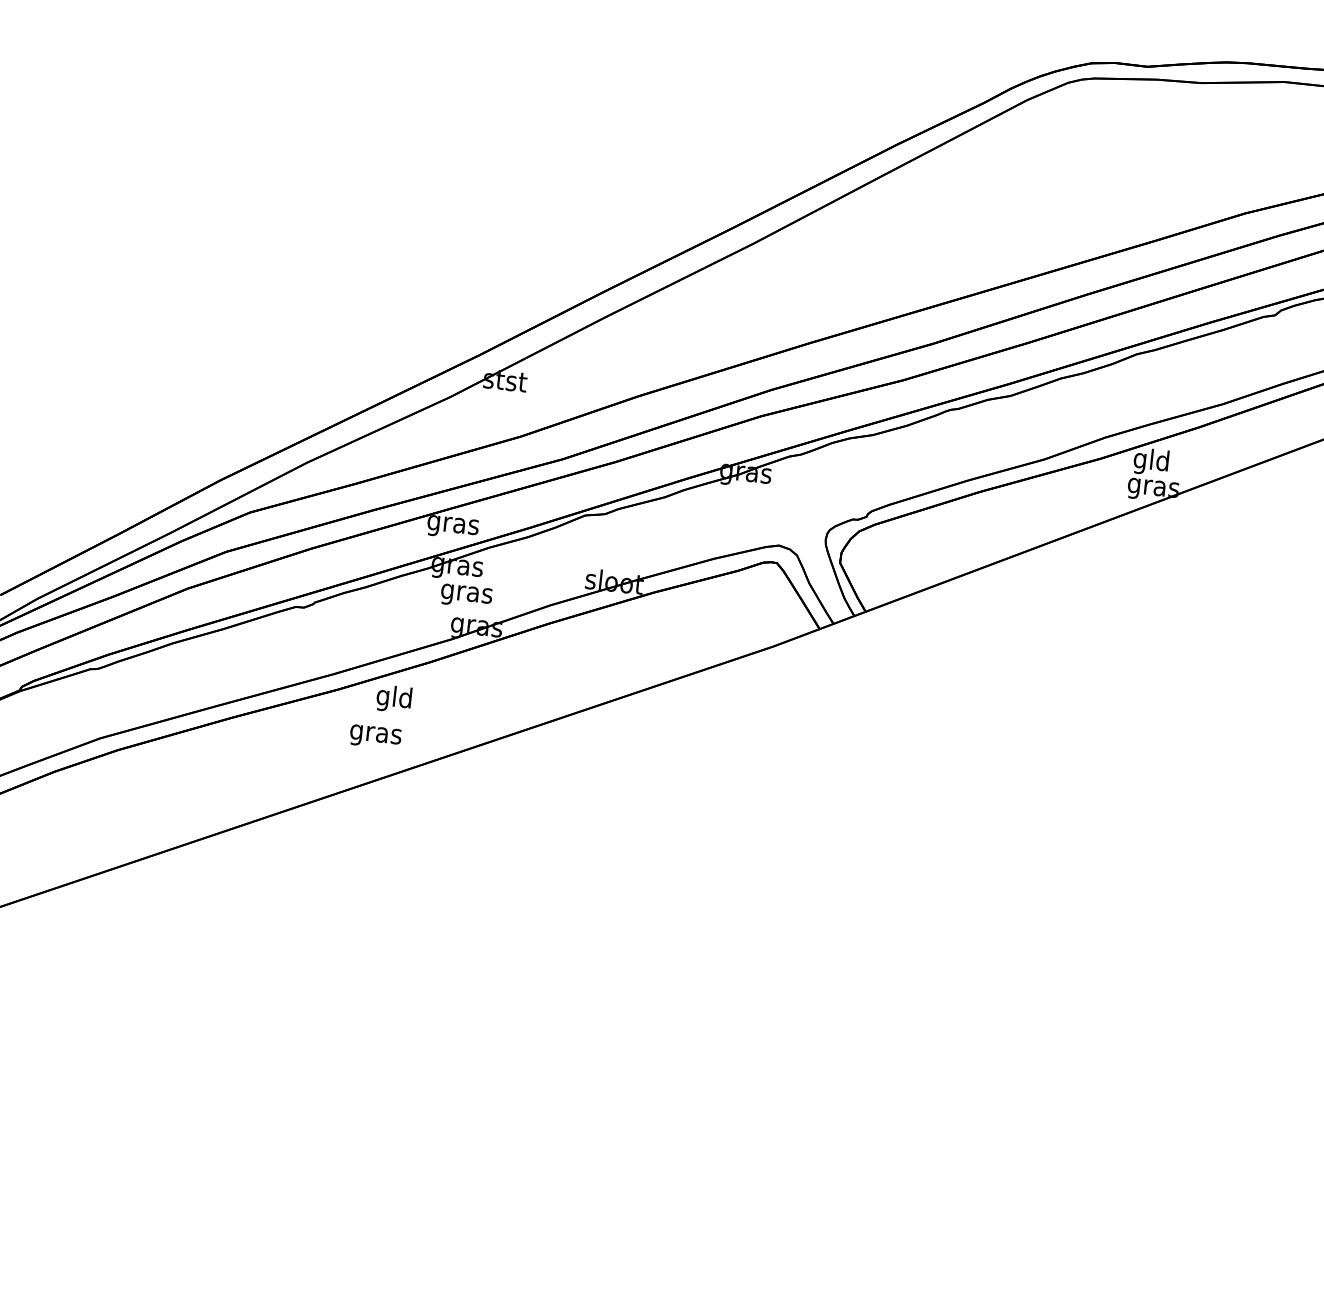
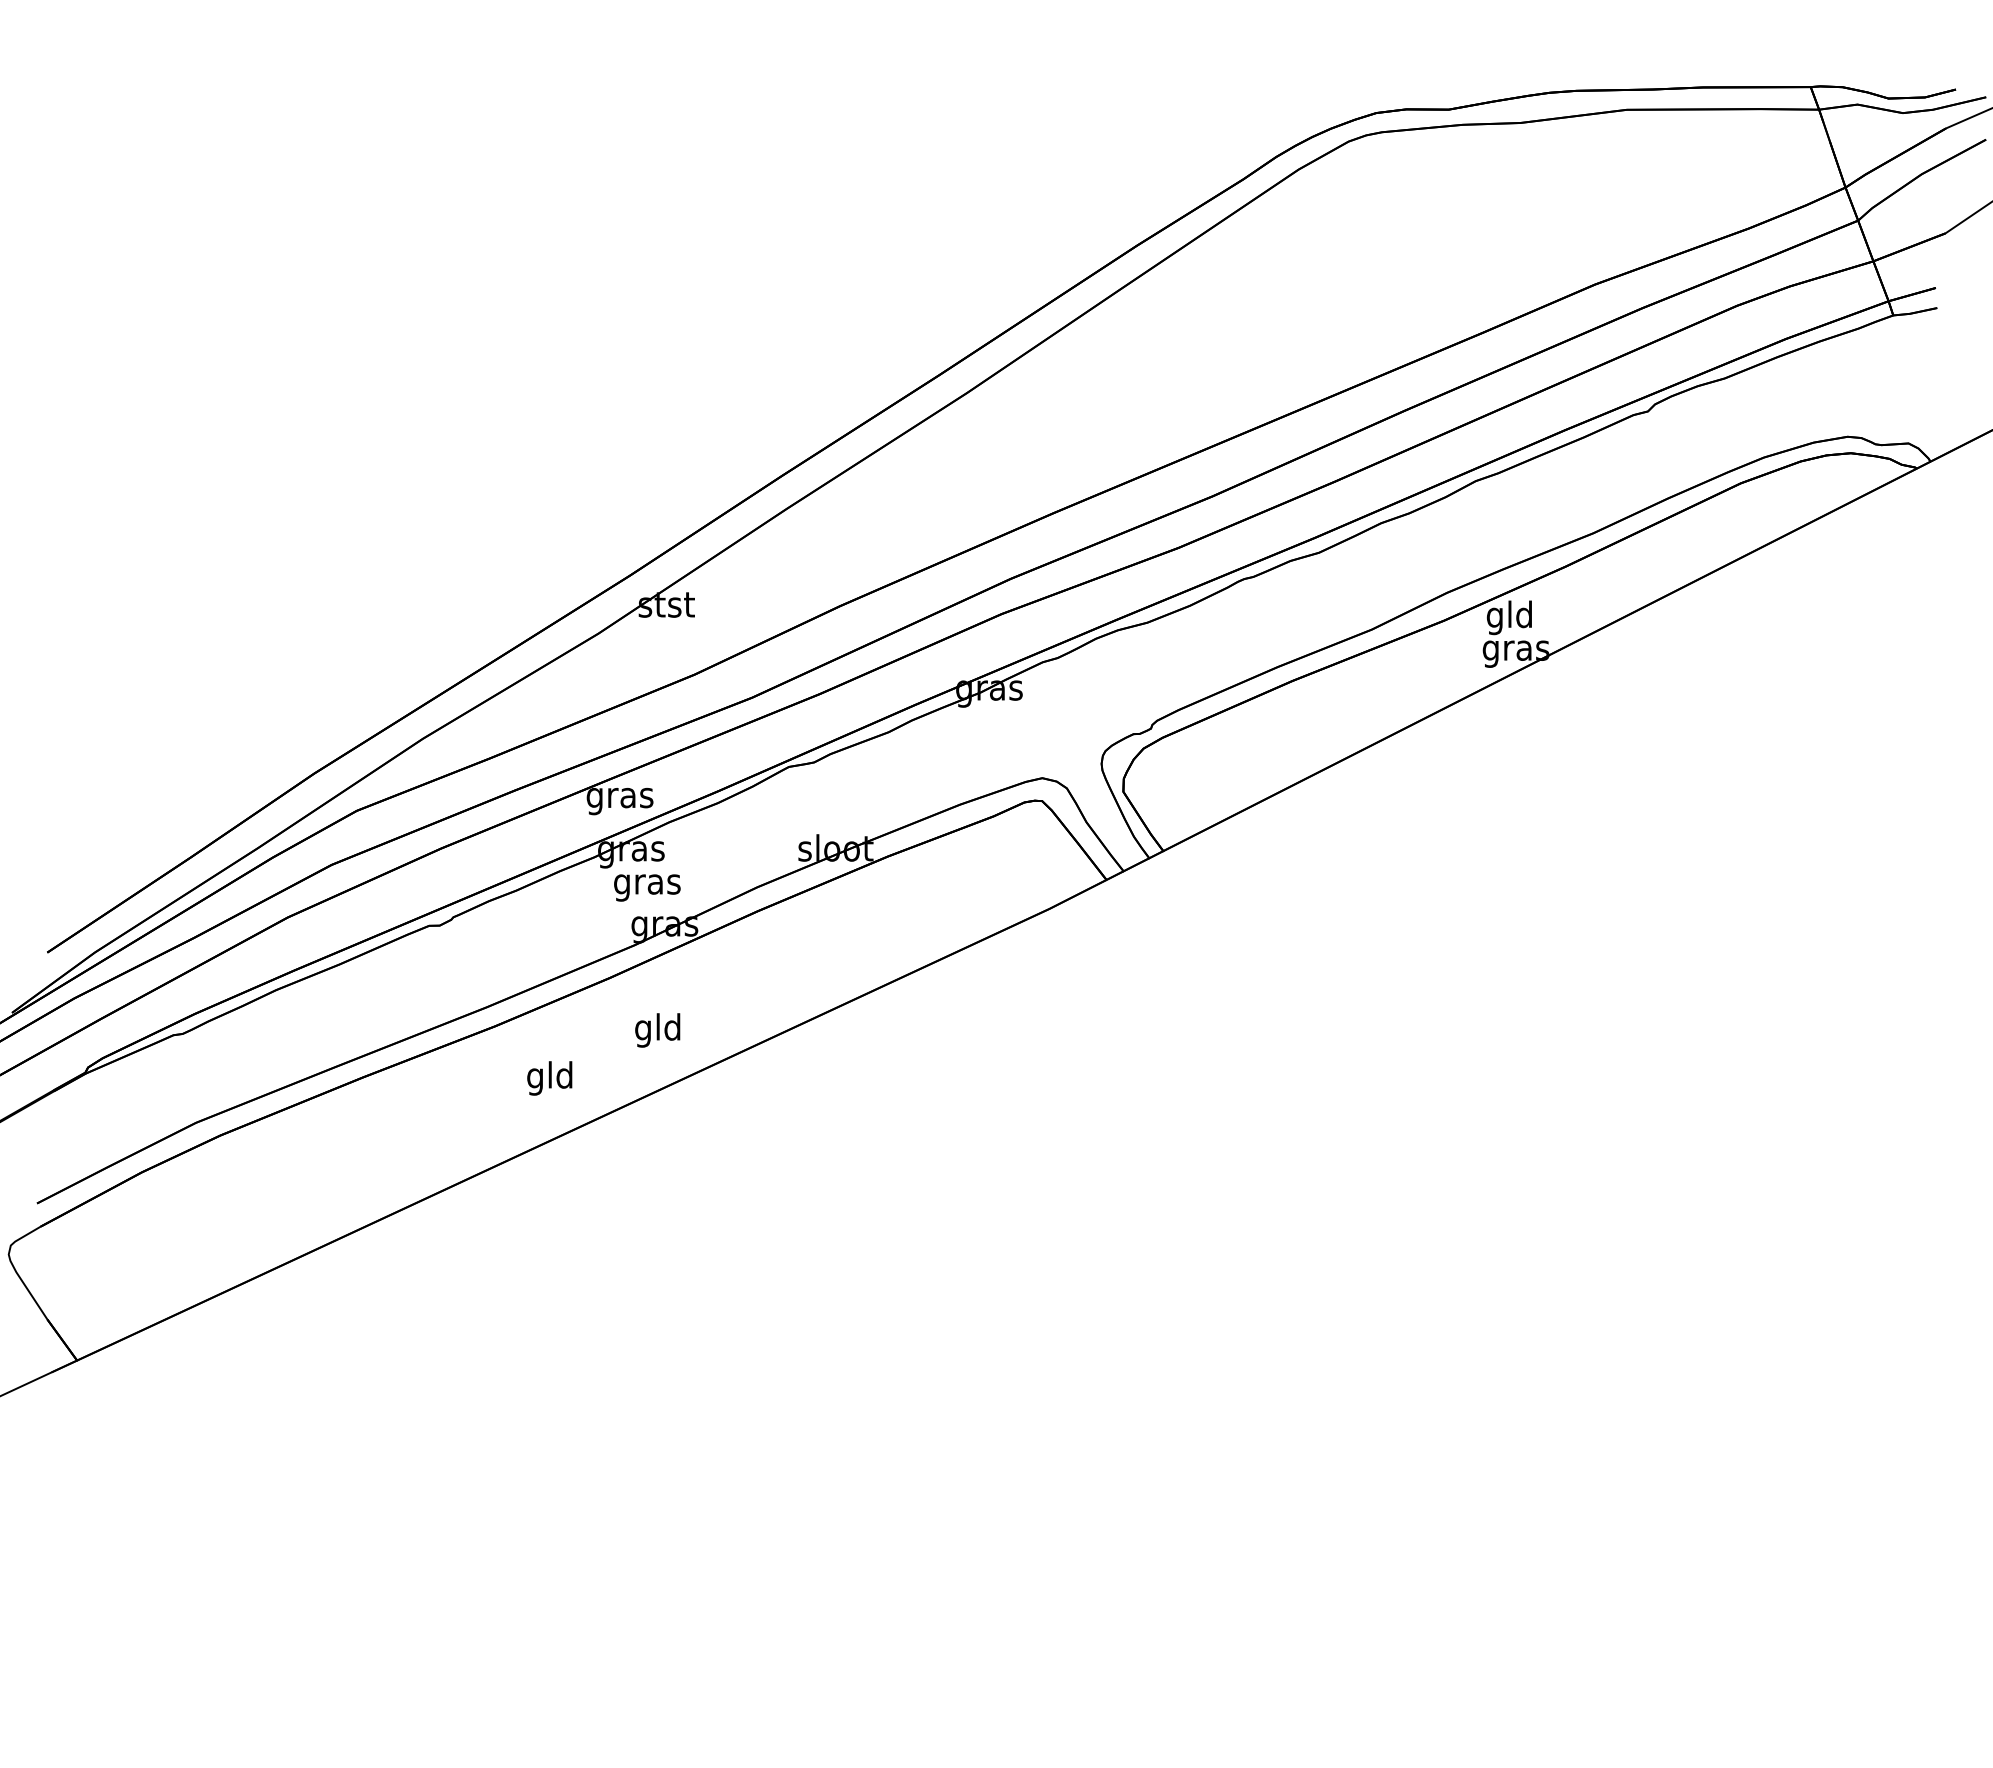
text: (393, 699) -> (657, 1030), moved
text: (376, 734) -> (550, 1078), gras -> gld

